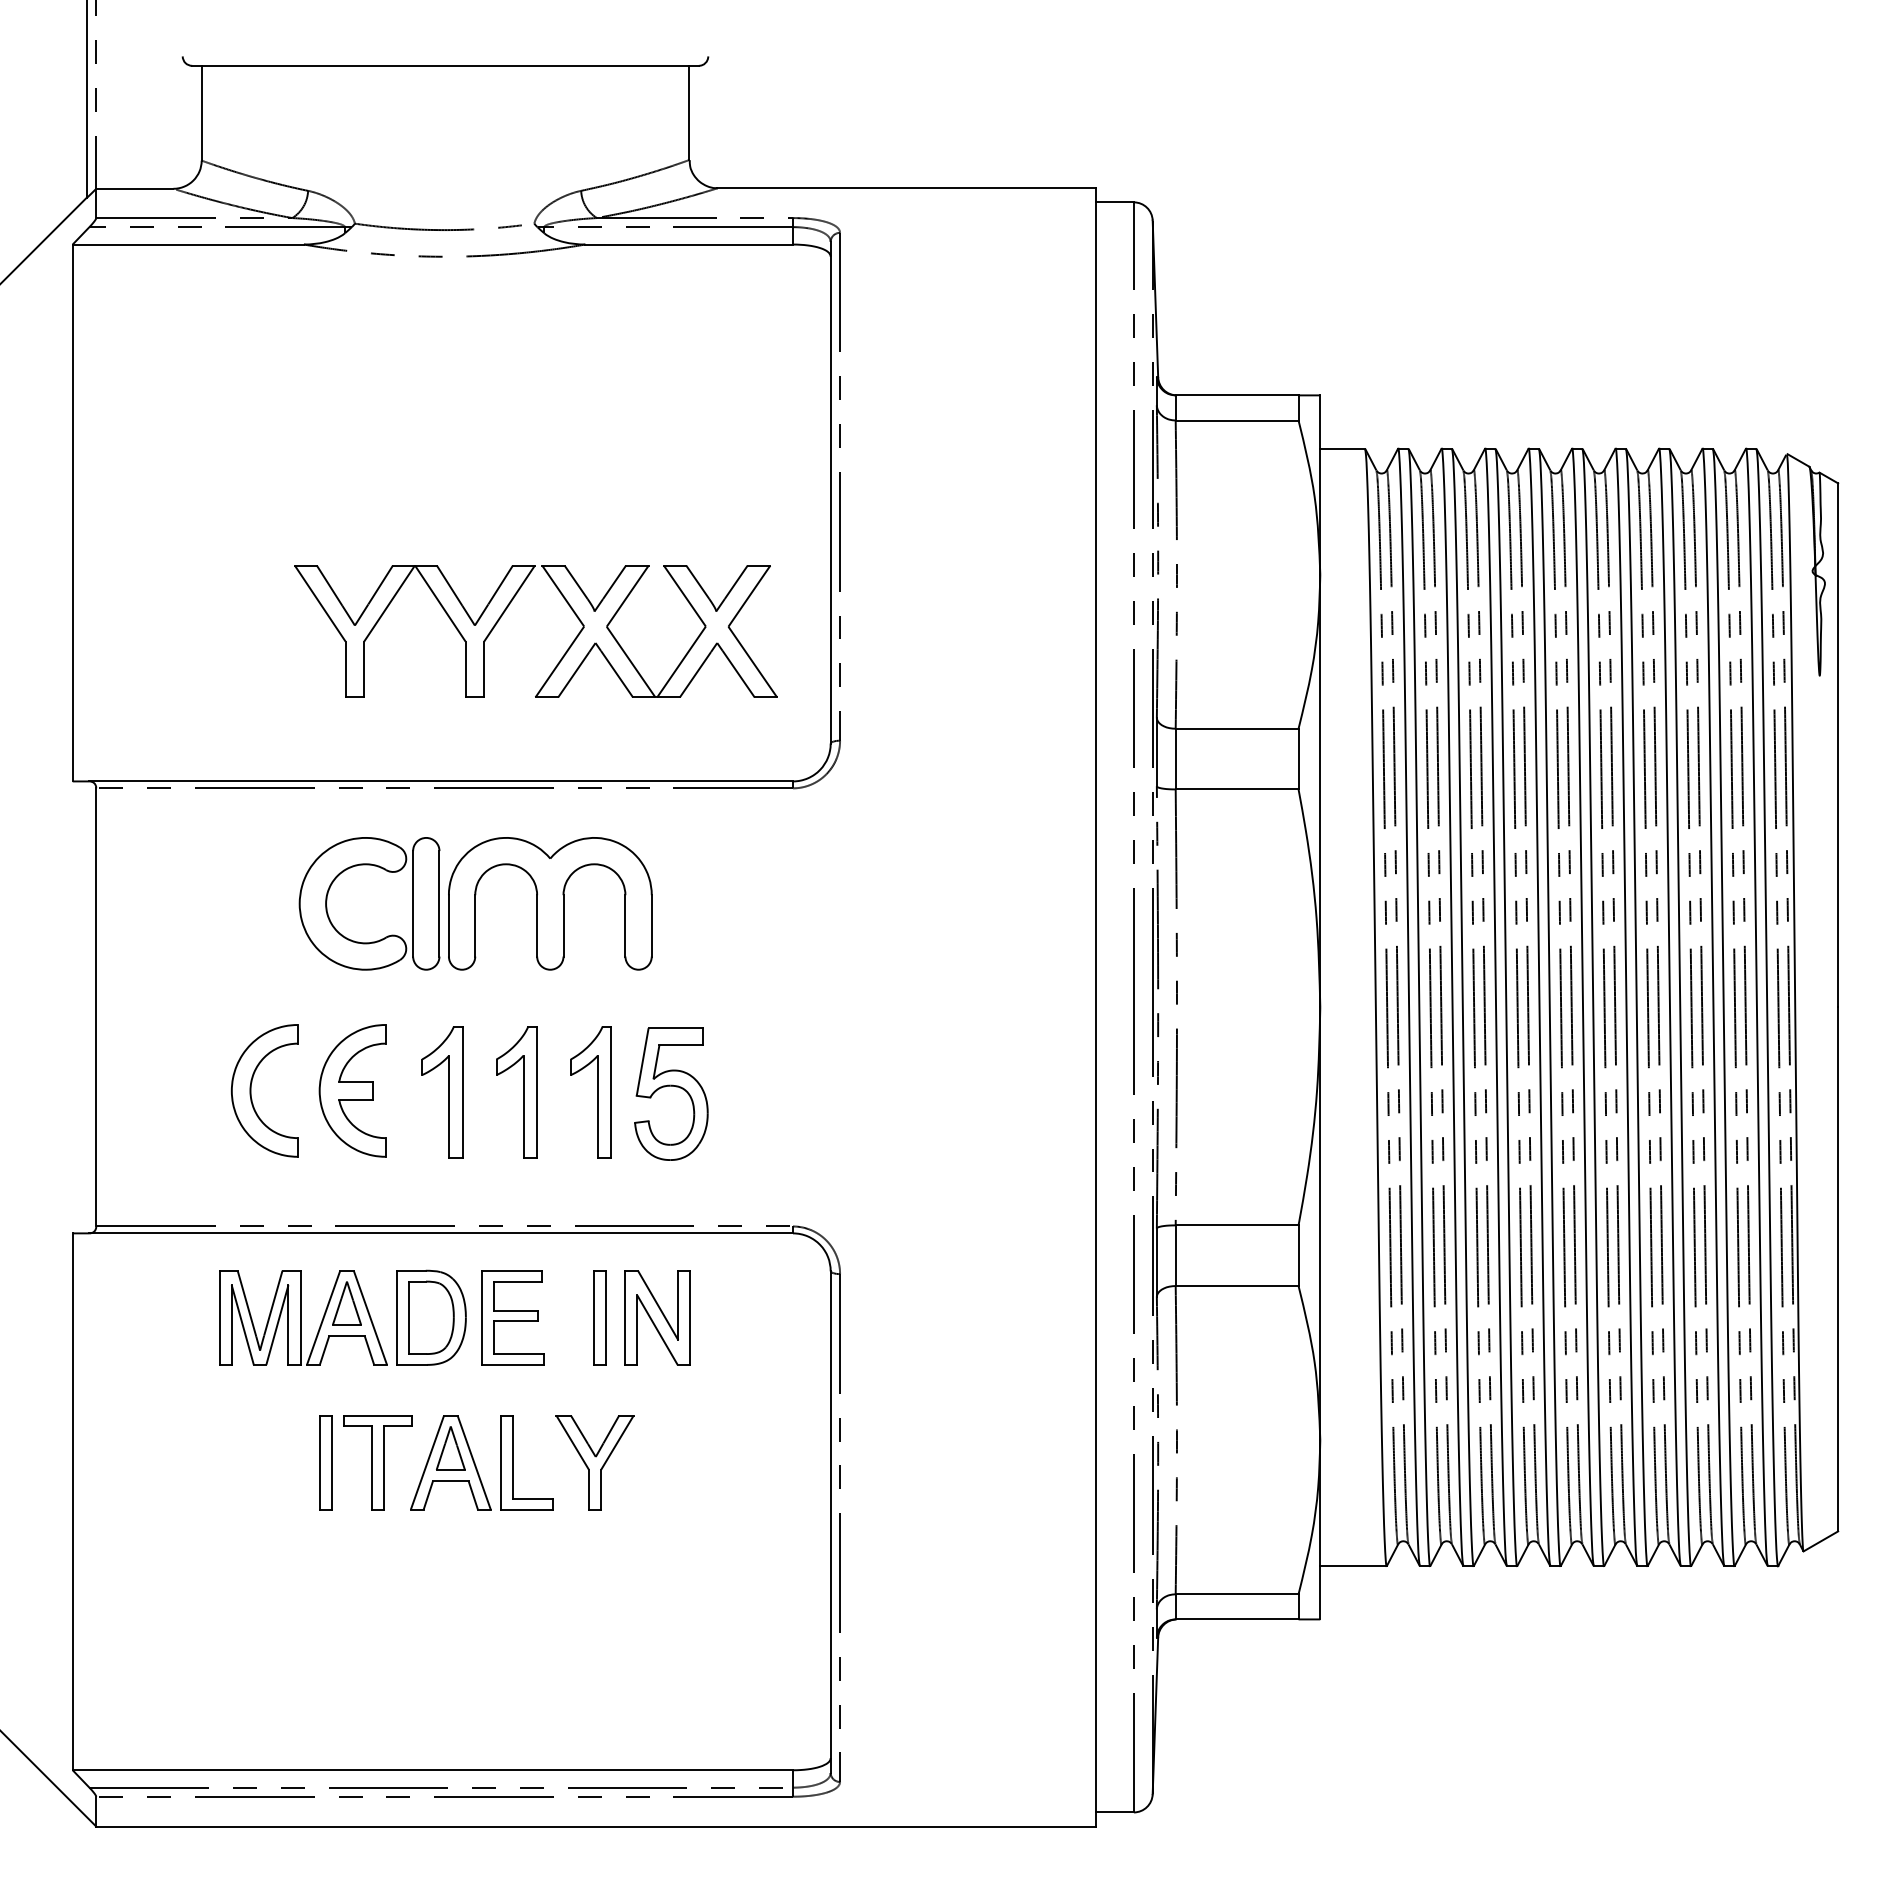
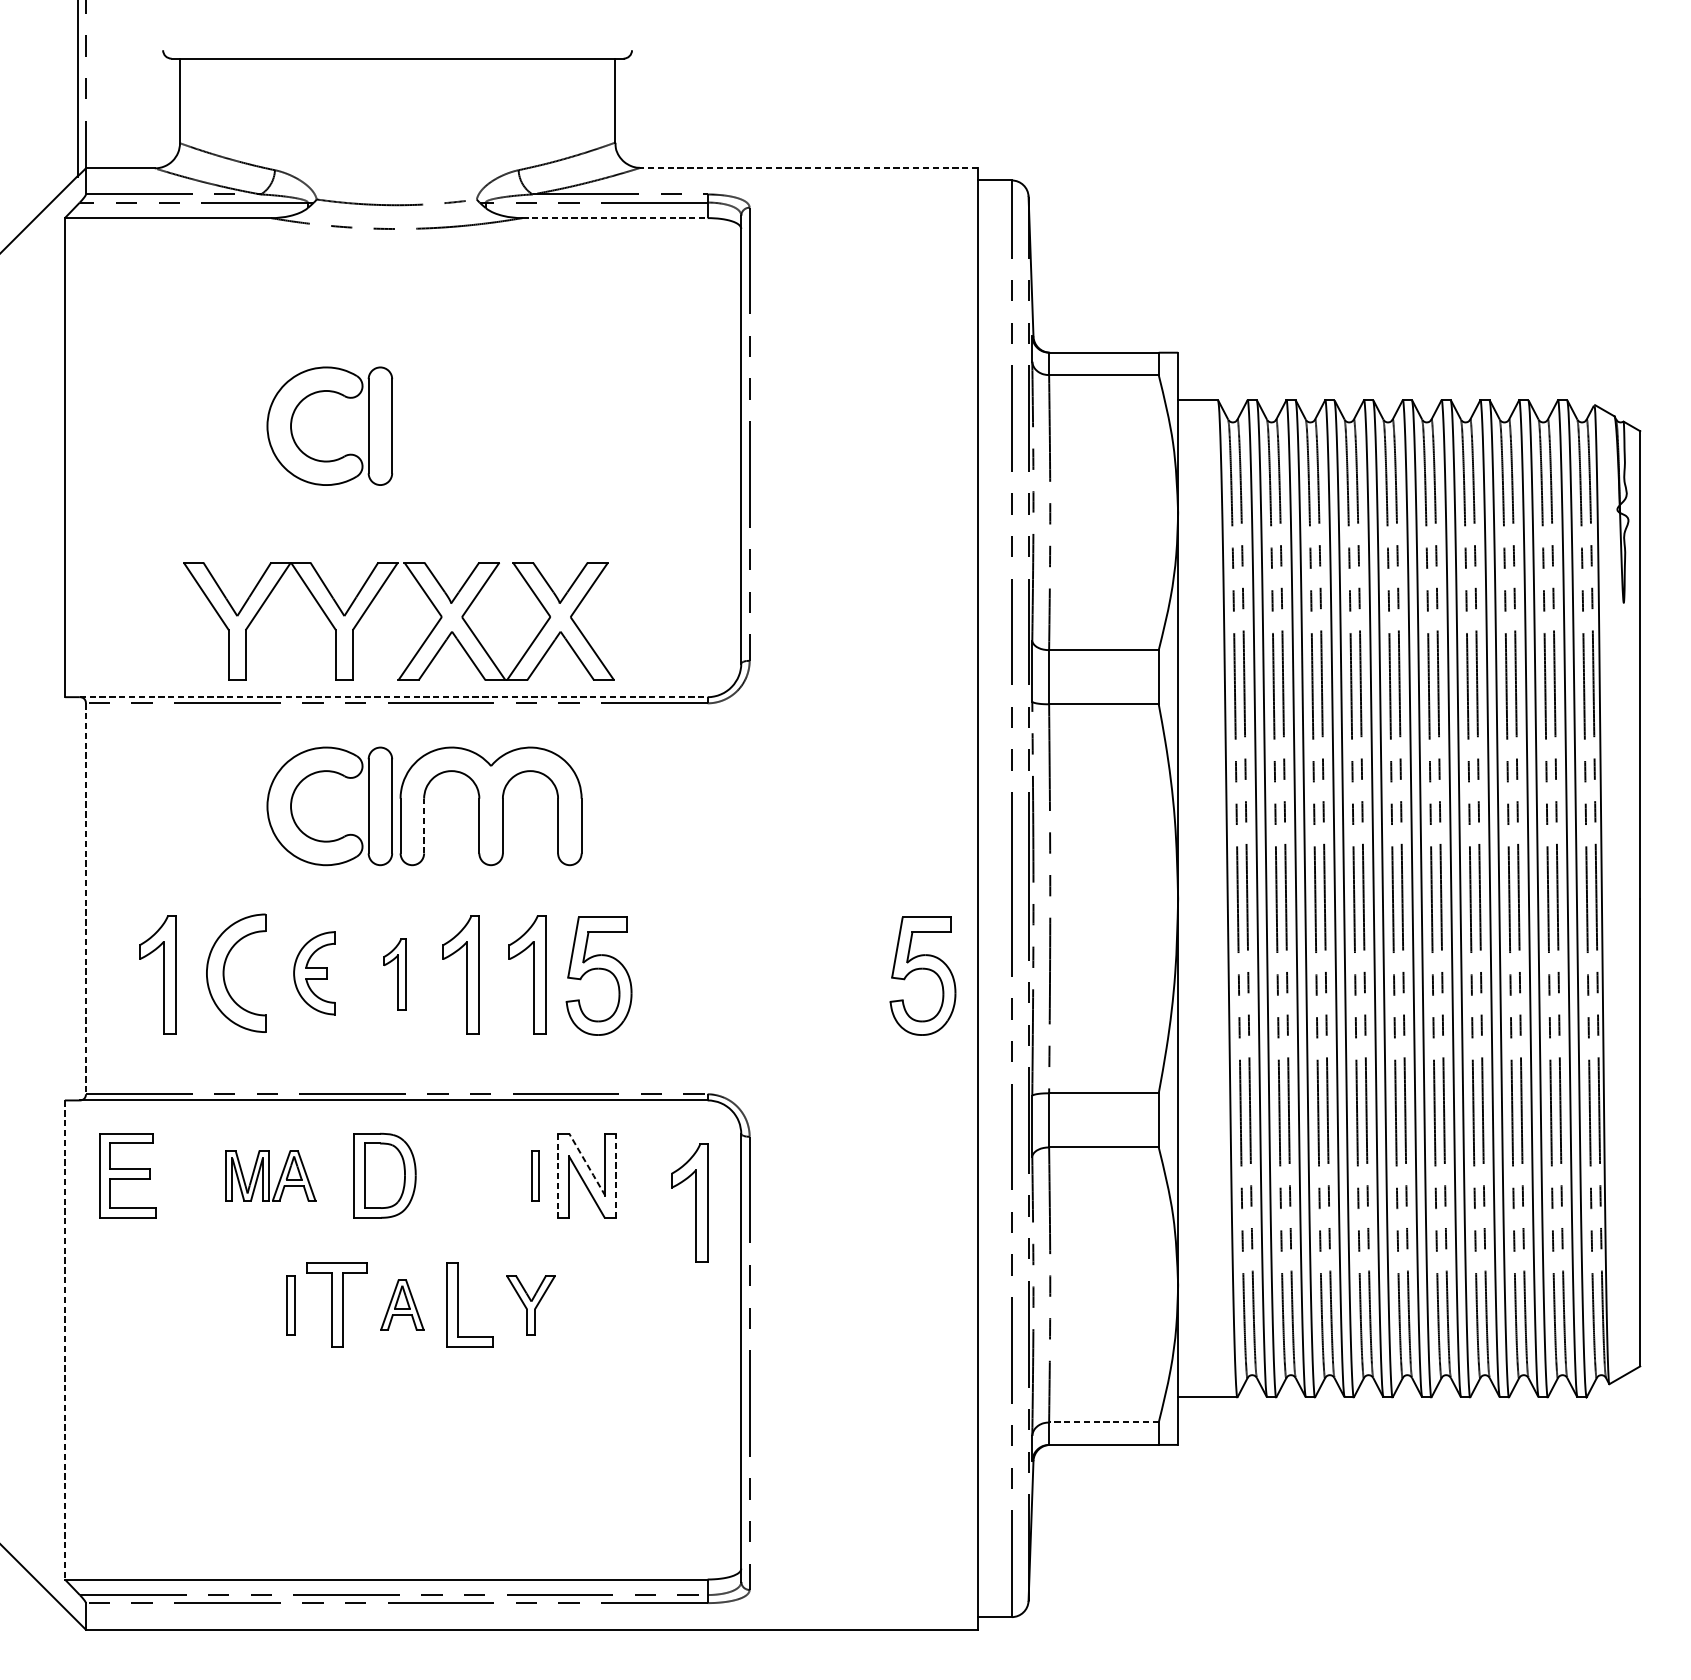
line: (906, 188) -> (808, 168), solid -> dashed
line: (689, 244) -> (615, 218), solid -> dashed
part: (386, 445) -> (344, 397), added
part: (506, 610) -> (372, 602), moved
line: (441, 781) -> (393, 697), solid -> dashed
line: (475, 925) -> (424, 825), solid -> dashed
line: (96, 1007) -> (86, 898), solid -> dashed
part: (1034, 1086) -> (923, 969), added
part: (352, 1090) -> (314, 972), size x0.7
part: (183, 1092) -> (163, 974), added
part: (442, 1092) -> (394, 974), size x0.6
line: (658, 1305) -> (587, 1164), solid -> dashed
part: (303, 1317) -> (270, 1175), size x0.6
part: (512, 1317) -> (127, 1175), moved
part: (599, 1317) -> (534, 1175), size x0.6
line: (690, 1317) -> (616, 1175), solid -> dashed
line: (625, 1318) -> (558, 1176), solid -> dashed
part: (779, 1348) -> (695, 1203), added
part: (325, 1462) -> (290, 1304), size x0.7
part: (450, 1462) -> (402, 1304), size x0.6
part: (594, 1462) -> (530, 1304), size x0.7
line: (72, 1502) -> (64, 1340), solid -> dashed
line: (1236, 1594) -> (1103, 1422), solid -> dashed

